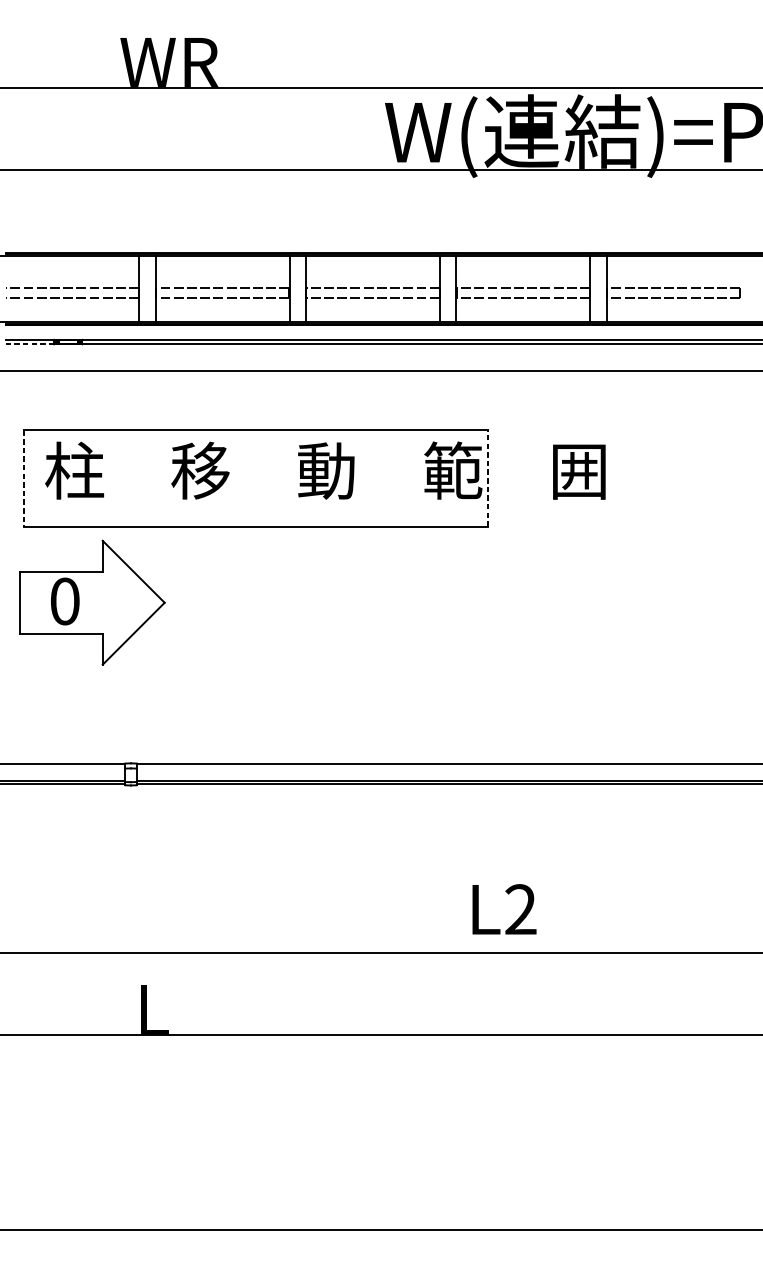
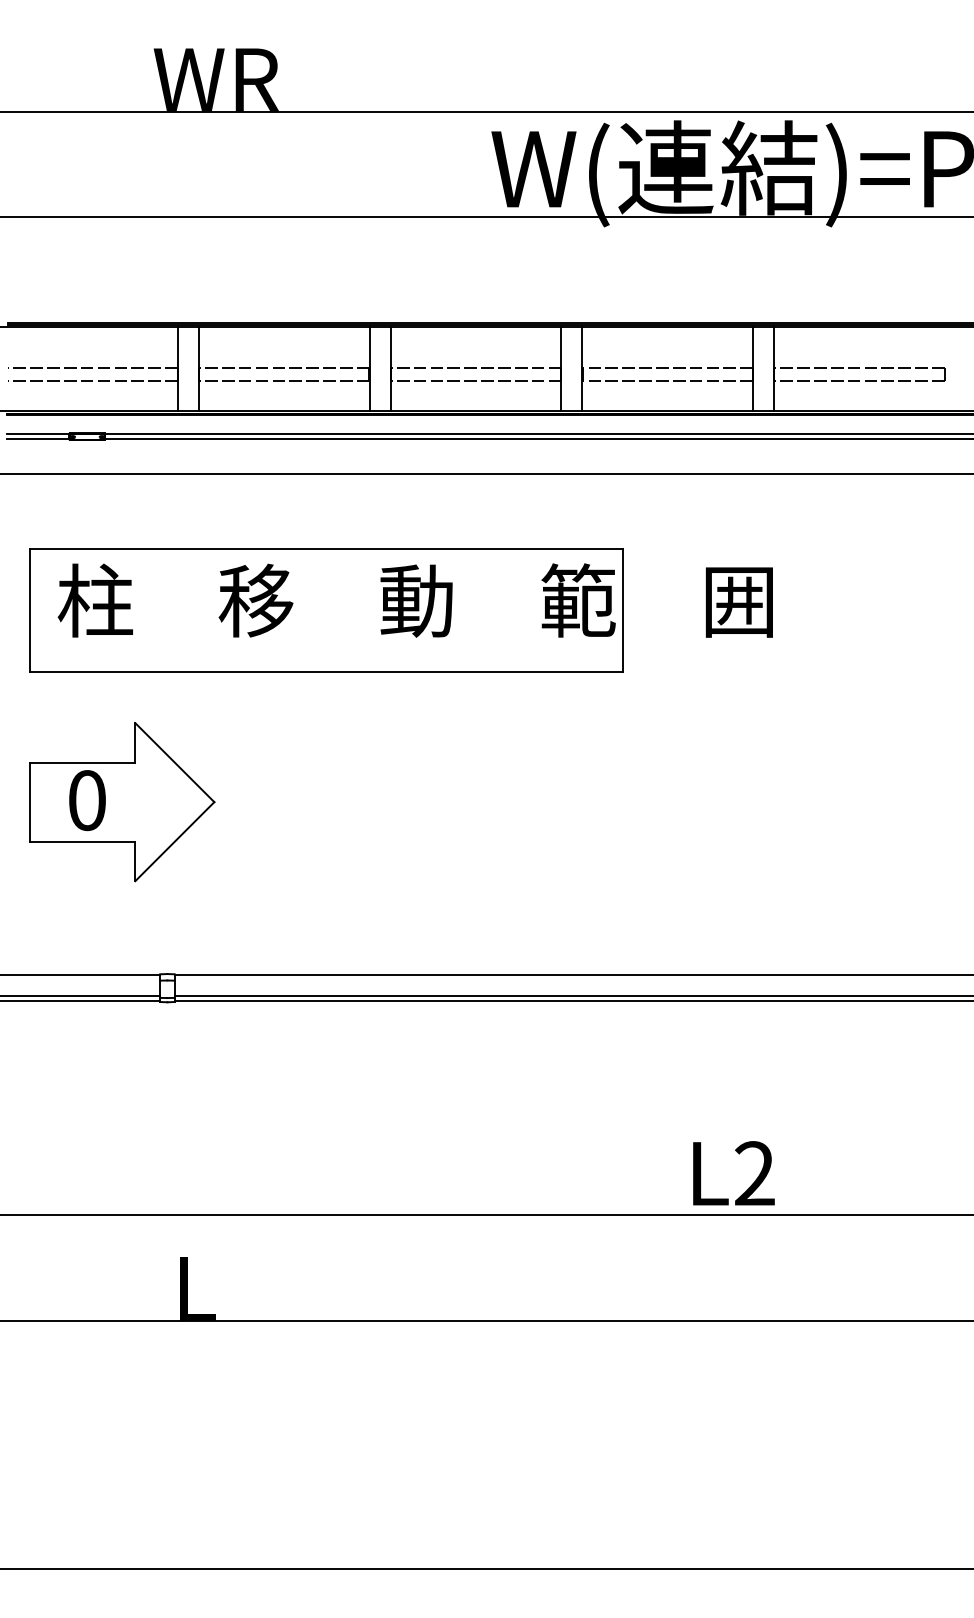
line: (29, 343) -> (37, 438), dashed -> solid
line: (488, 478) -> (623, 610), dashed -> solid
line: (23, 479) -> (30, 611), dashed -> solid
part: (92, 603) -> (122, 802), moved
text: (504, 909) -> (733, 1173), moved

